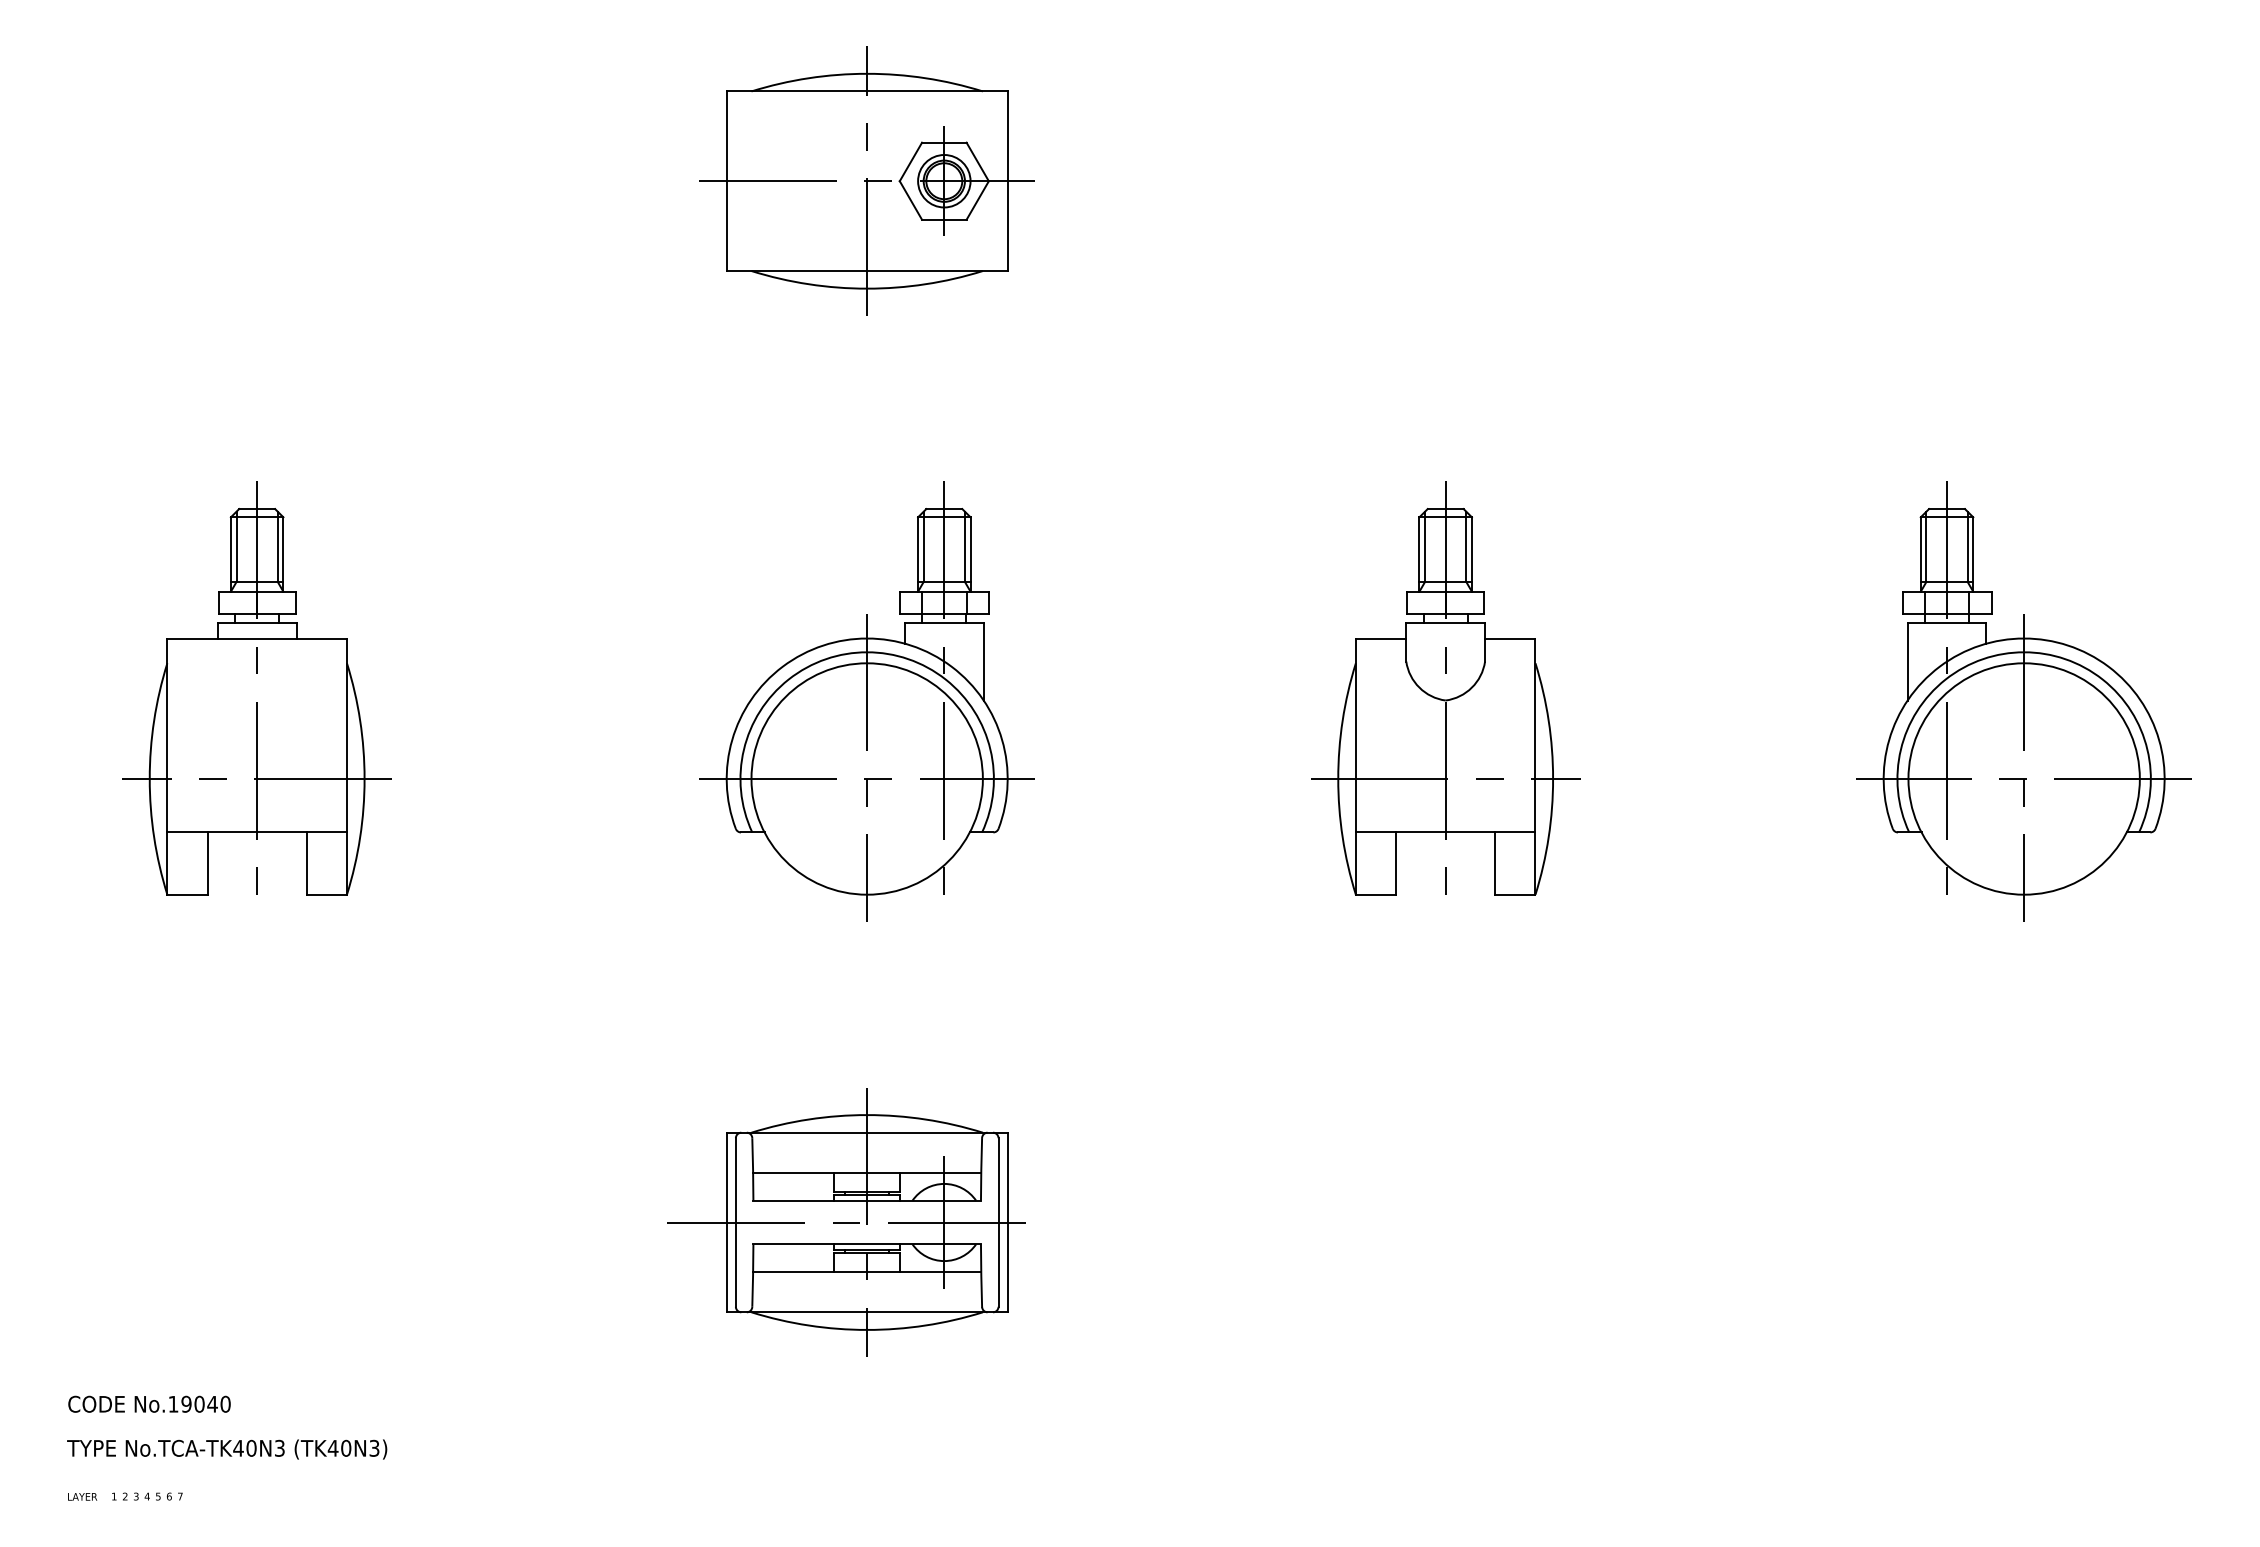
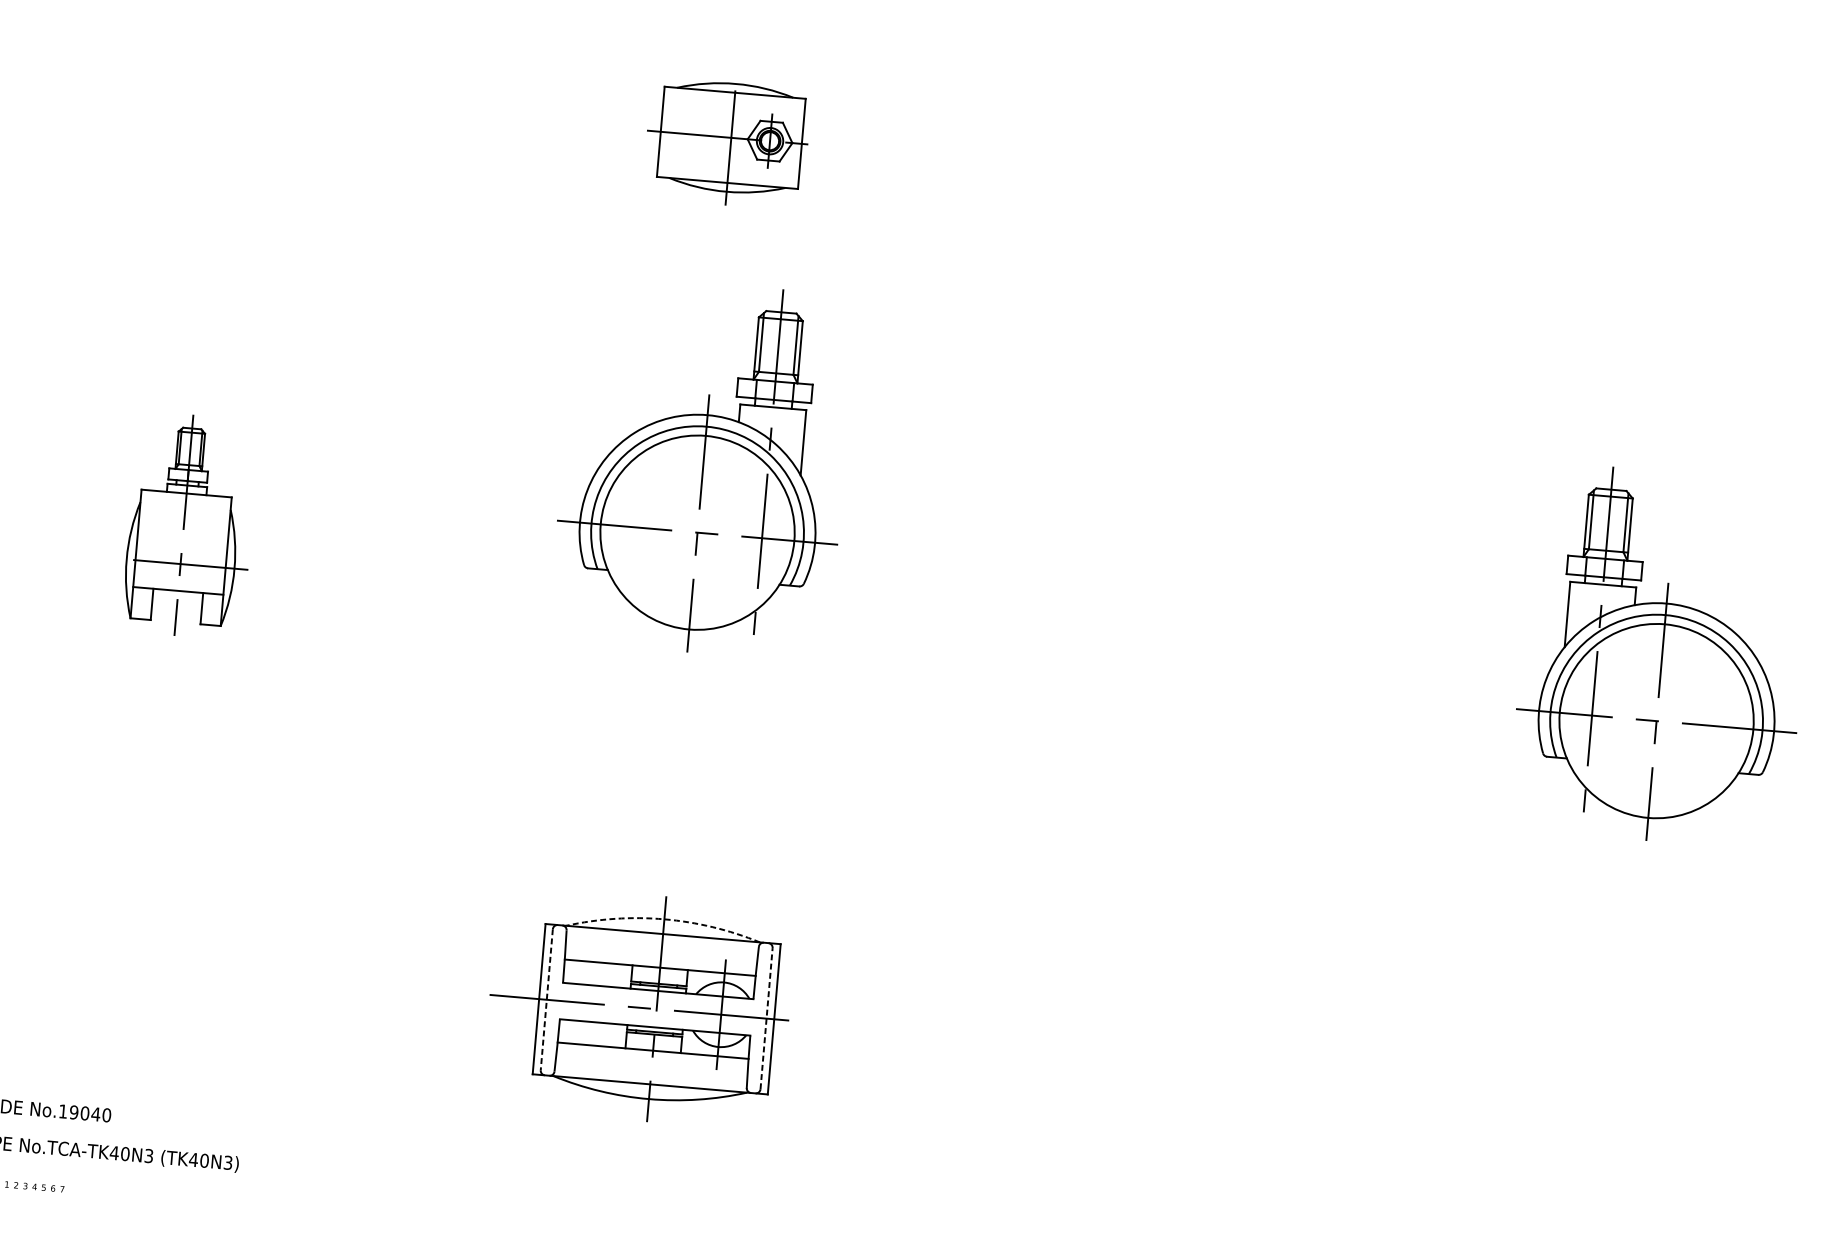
part: (866, 180) -> (730, 137), size x0.6
part: (256, 688) -> (184, 518), size x0.6
part: (1445, 688) -> (1178, 603), removed
part: (866, 701) -> (702, 467), moved
arc: (867, 1115) -> (664, 919), solid -> dashed
line: (998, 1222) -> (766, 1018), solid -> dashed
line: (735, 1223) -> (546, 1000), solid -> dashed

